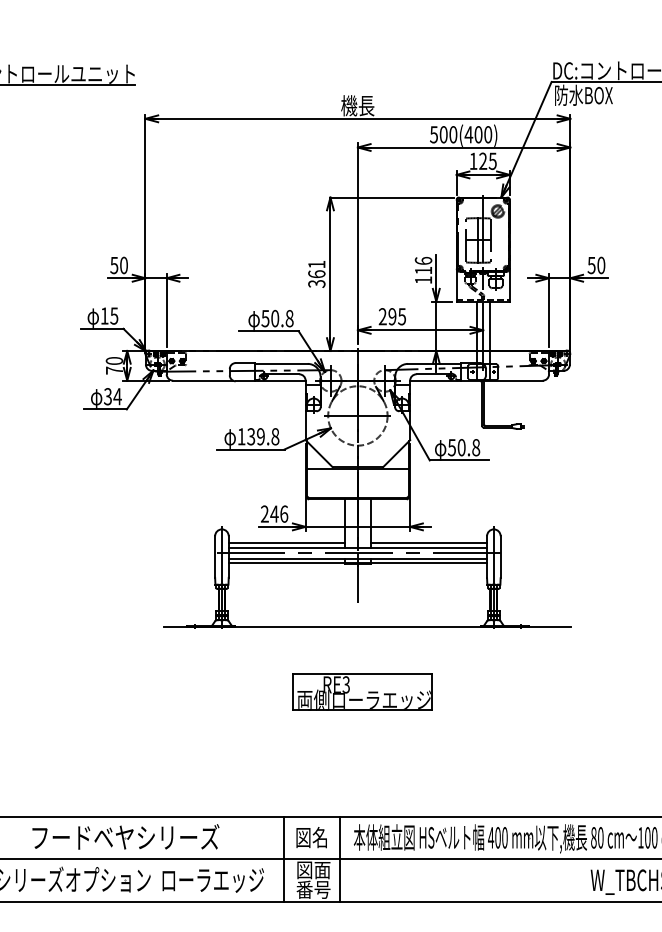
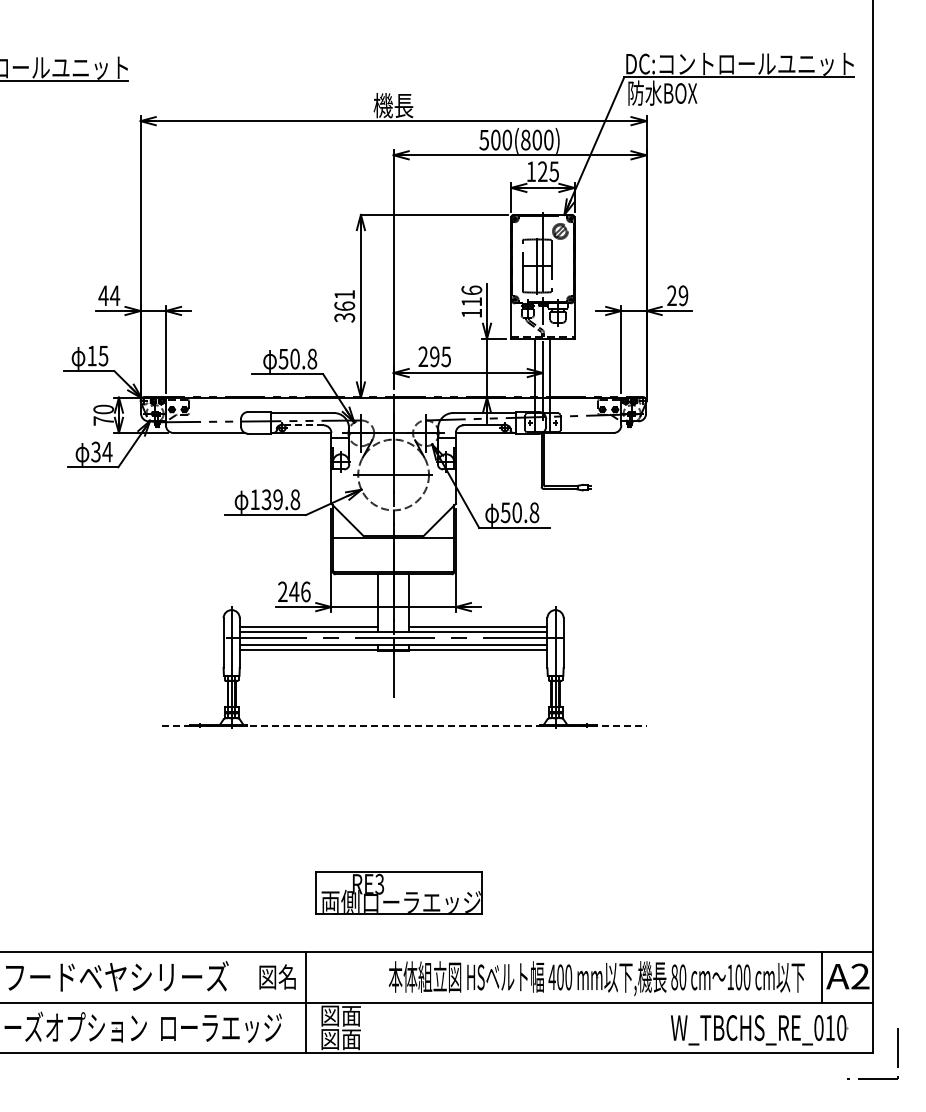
text: (468, 134) -> (525, 139), 500(400) -> 500(800)
text: (119, 265) -> (109, 295), 50 -> 44
text: (596, 265) -> (677, 295), 50 -> 29
line: (283, 374) -> (304, 425), solid -> dashed
line: (367, 627) -> (404, 726), solid -> dashed
part: (362, 691) -> (398, 892), moved
text: (311, 837) -> (277, 976), moved
line: (339, 858) -> (371, 1002), removed
text: (313, 889) -> (340, 1039), 番号 -> 図面

